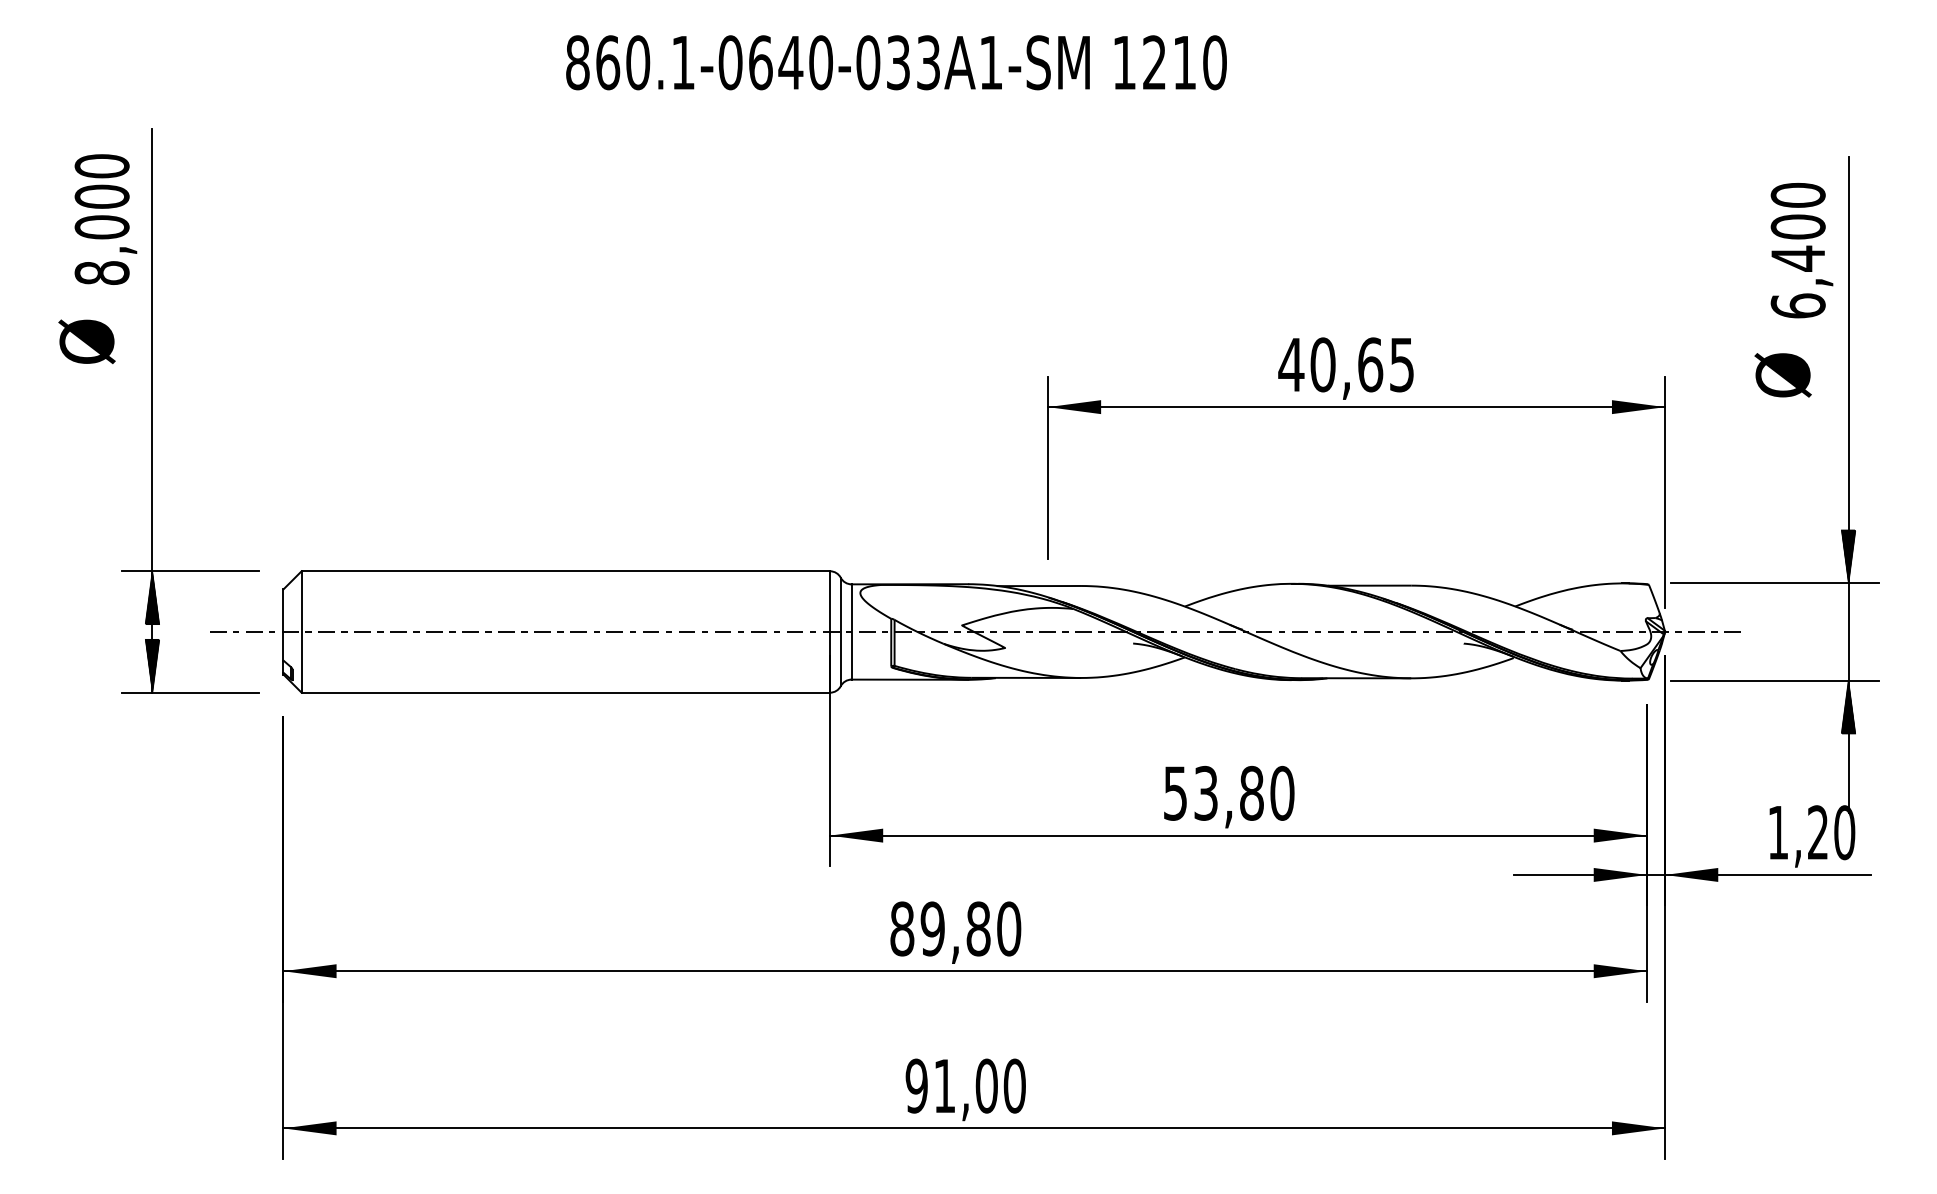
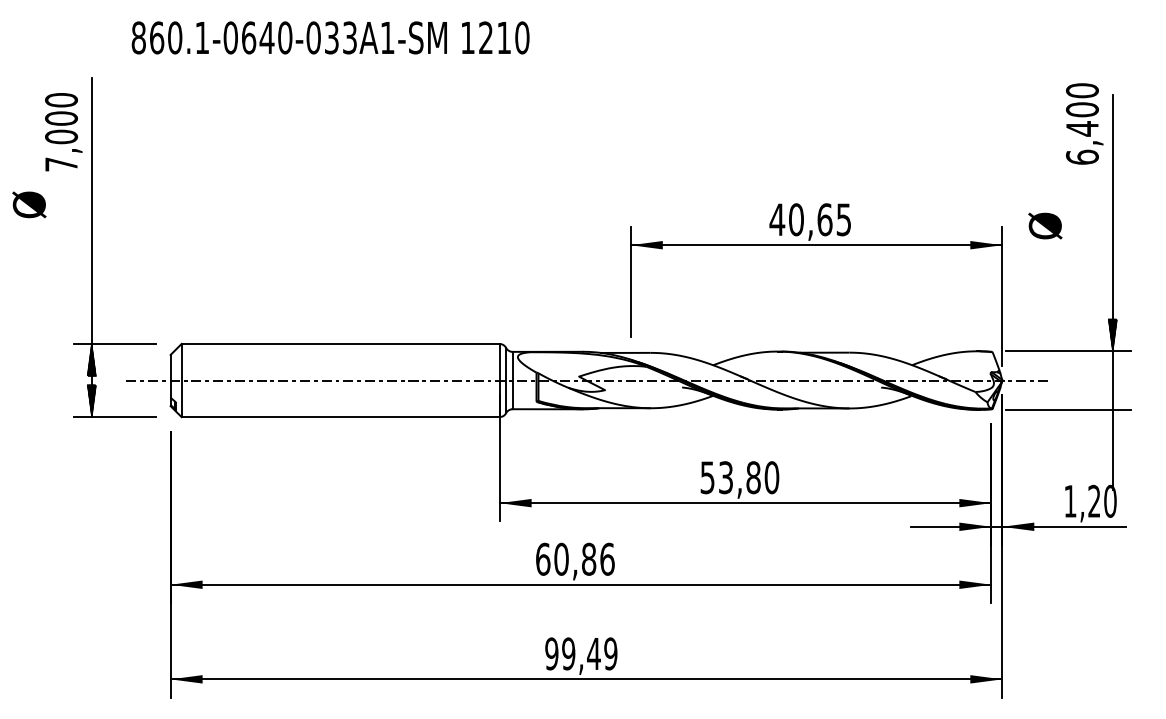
text: (896, 62) -> (330, 37), moved
text: (1801, 249) -> (1084, 123), moved
text: (102, 273) -> (61, 164), 8,000 -> 7,000
text: (87, 341) -> (29, 204), moved
text: (1783, 374) -> (1045, 225), moved
hatch: (1848, 706) -> (1112, 425), removed
text: (956, 927) -> (575, 558), 89,80 -> 60,86
text: (979, 1085) -> (589, 653), 91,00 -> 99,49

